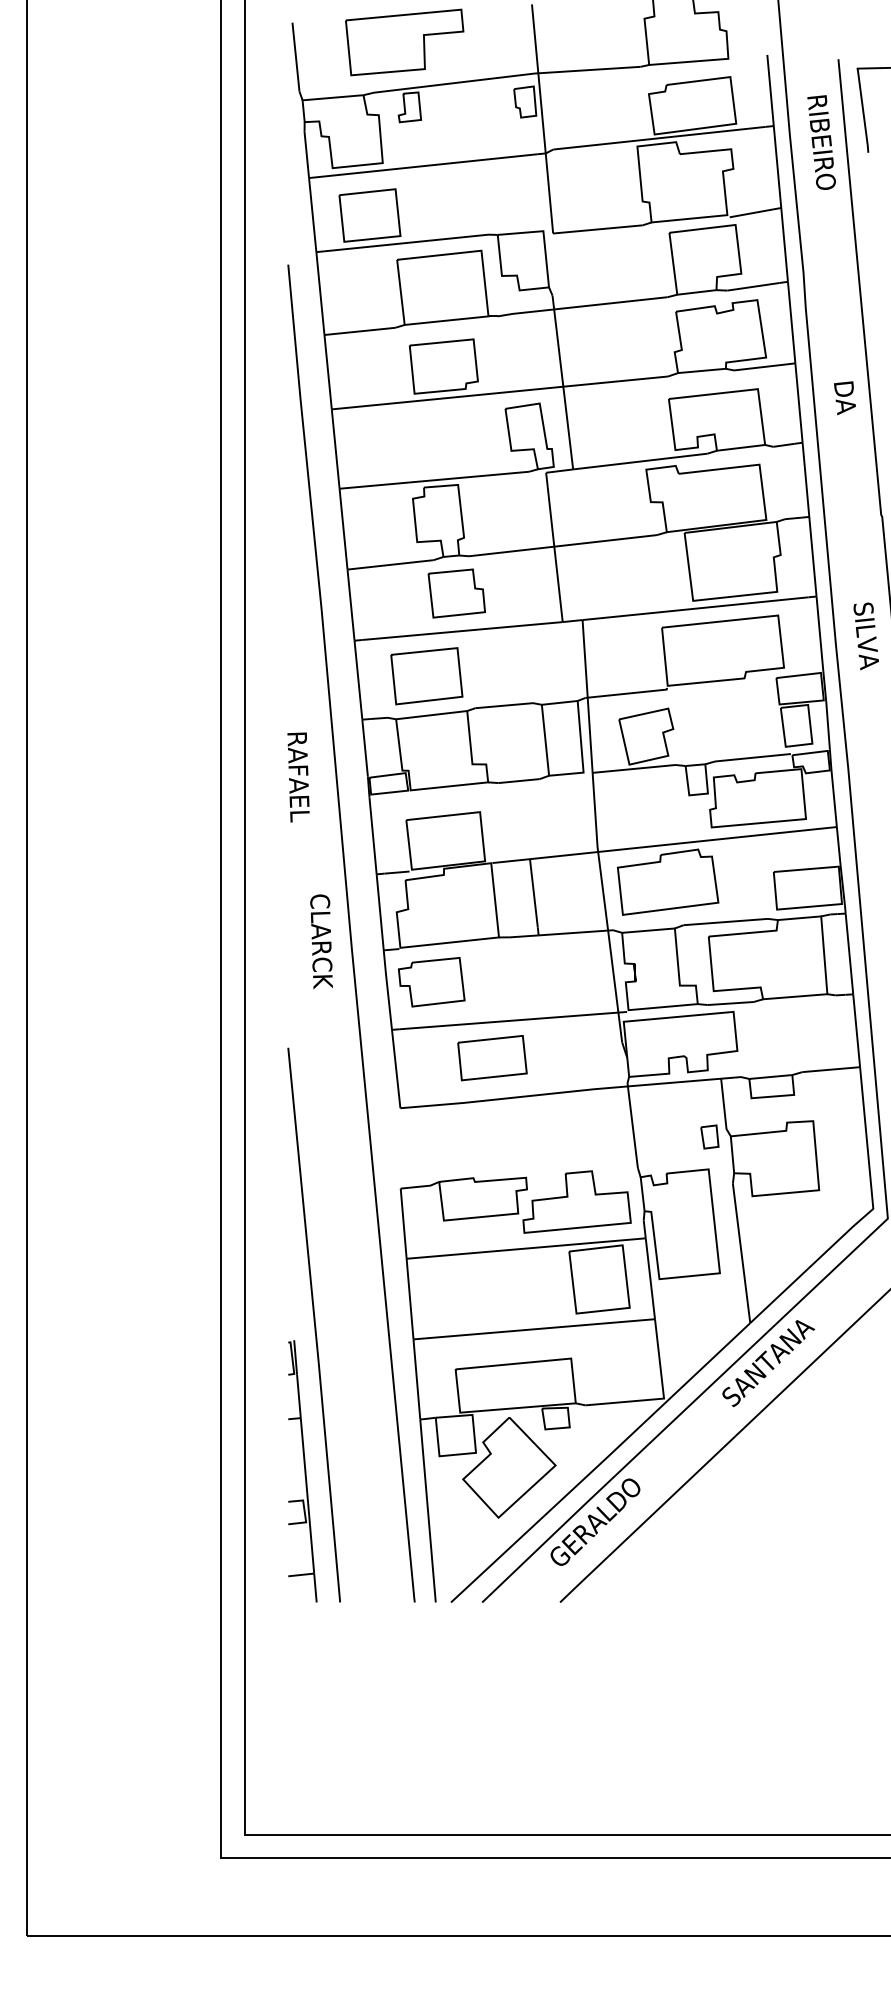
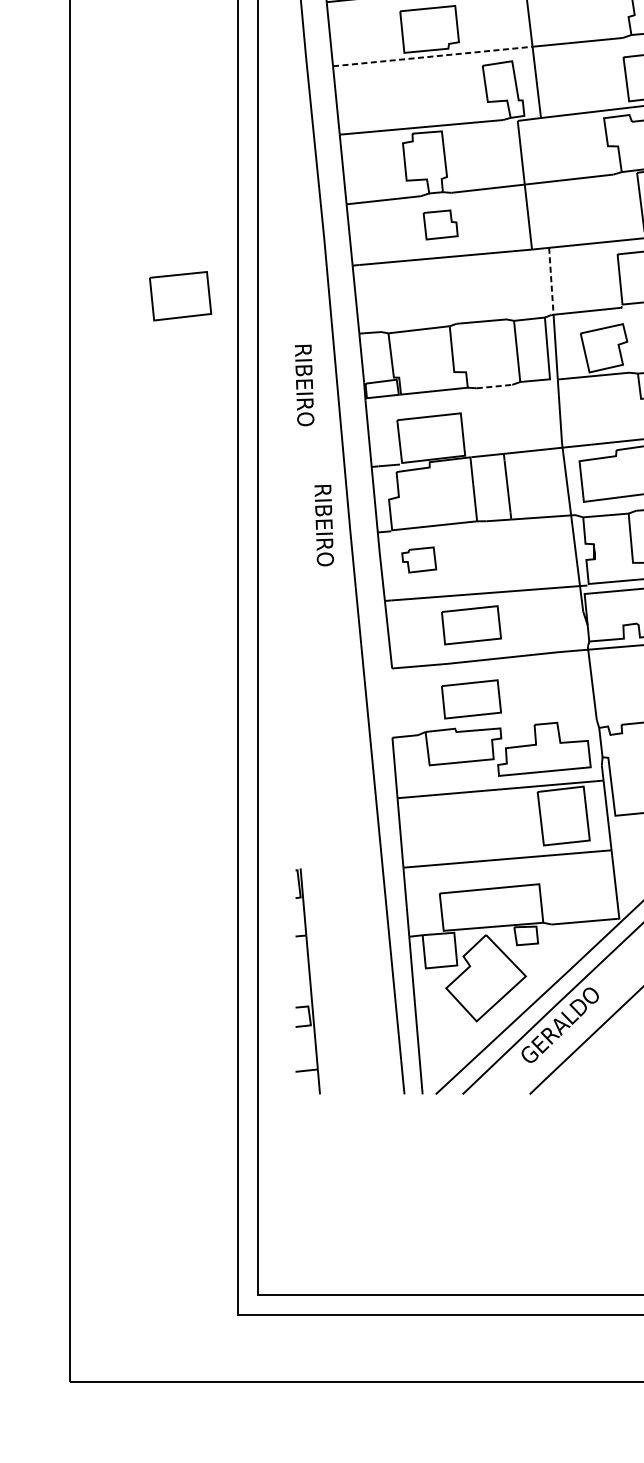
line: (448, 398) -> (433, 56), solid -> dashed
part: (456, 593) -> (440, 224), size x0.7
line: (585, 658) -> (551, 280), solid -> dashed
part: (426, 676) -> (180, 296), moved
line: (519, 781) -> (494, 386), solid -> dashed
text: (299, 787) -> (305, 392), RAFAEL -> RIBEIRO
text: (321, 941) -> (324, 524), CLARCK -> RIBEIRO
part: (431, 982) -> (418, 560), size x0.6
part: (492, 1144) -> (471, 699), added
line: (314, 1324) -> (318, 854), removed

